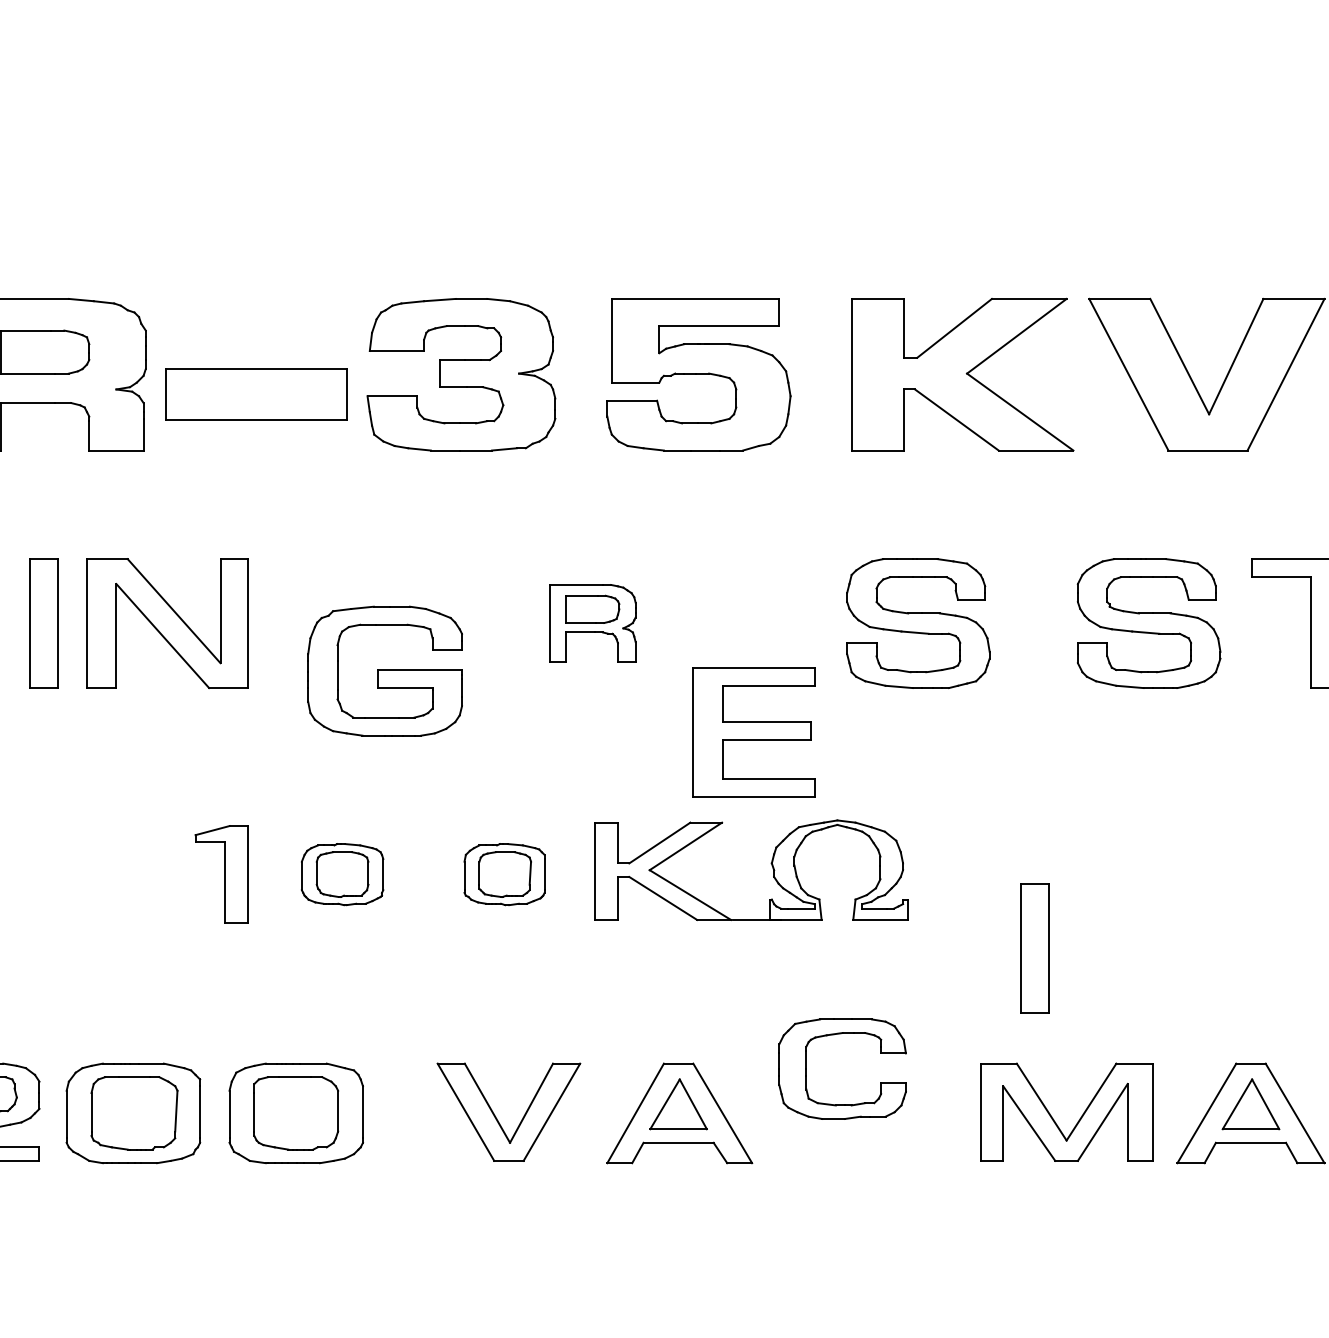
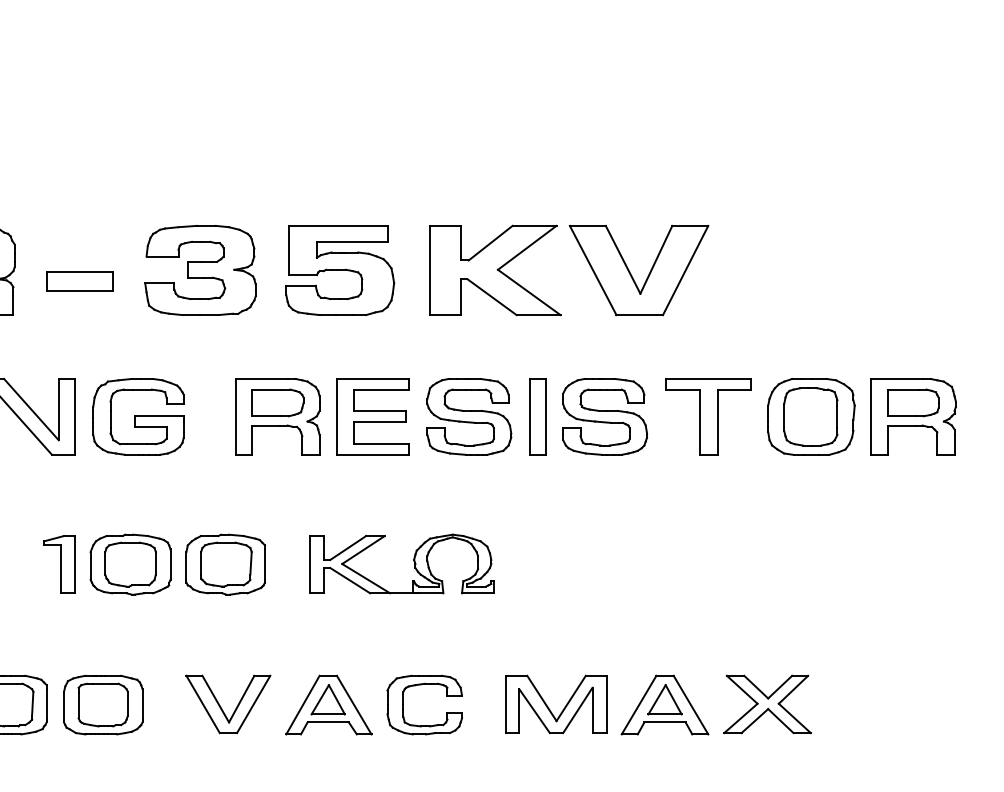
part: (255, 393) -> (79, 281), size x0.62
part: (592, 622) -> (277, 416), size x1.67
part: (385, 670) -> (138, 416), moved
part: (753, 731) -> (372, 416), moved
part: (770, 865) -> (413, 561), moved
part: (342, 874) -> (130, 564), size x1.67
part: (503, 874) -> (225, 564), size x1.67
part: (1034, 947) -> (537, 416), moved
part: (837, 1035) -> (421, 685), moved

